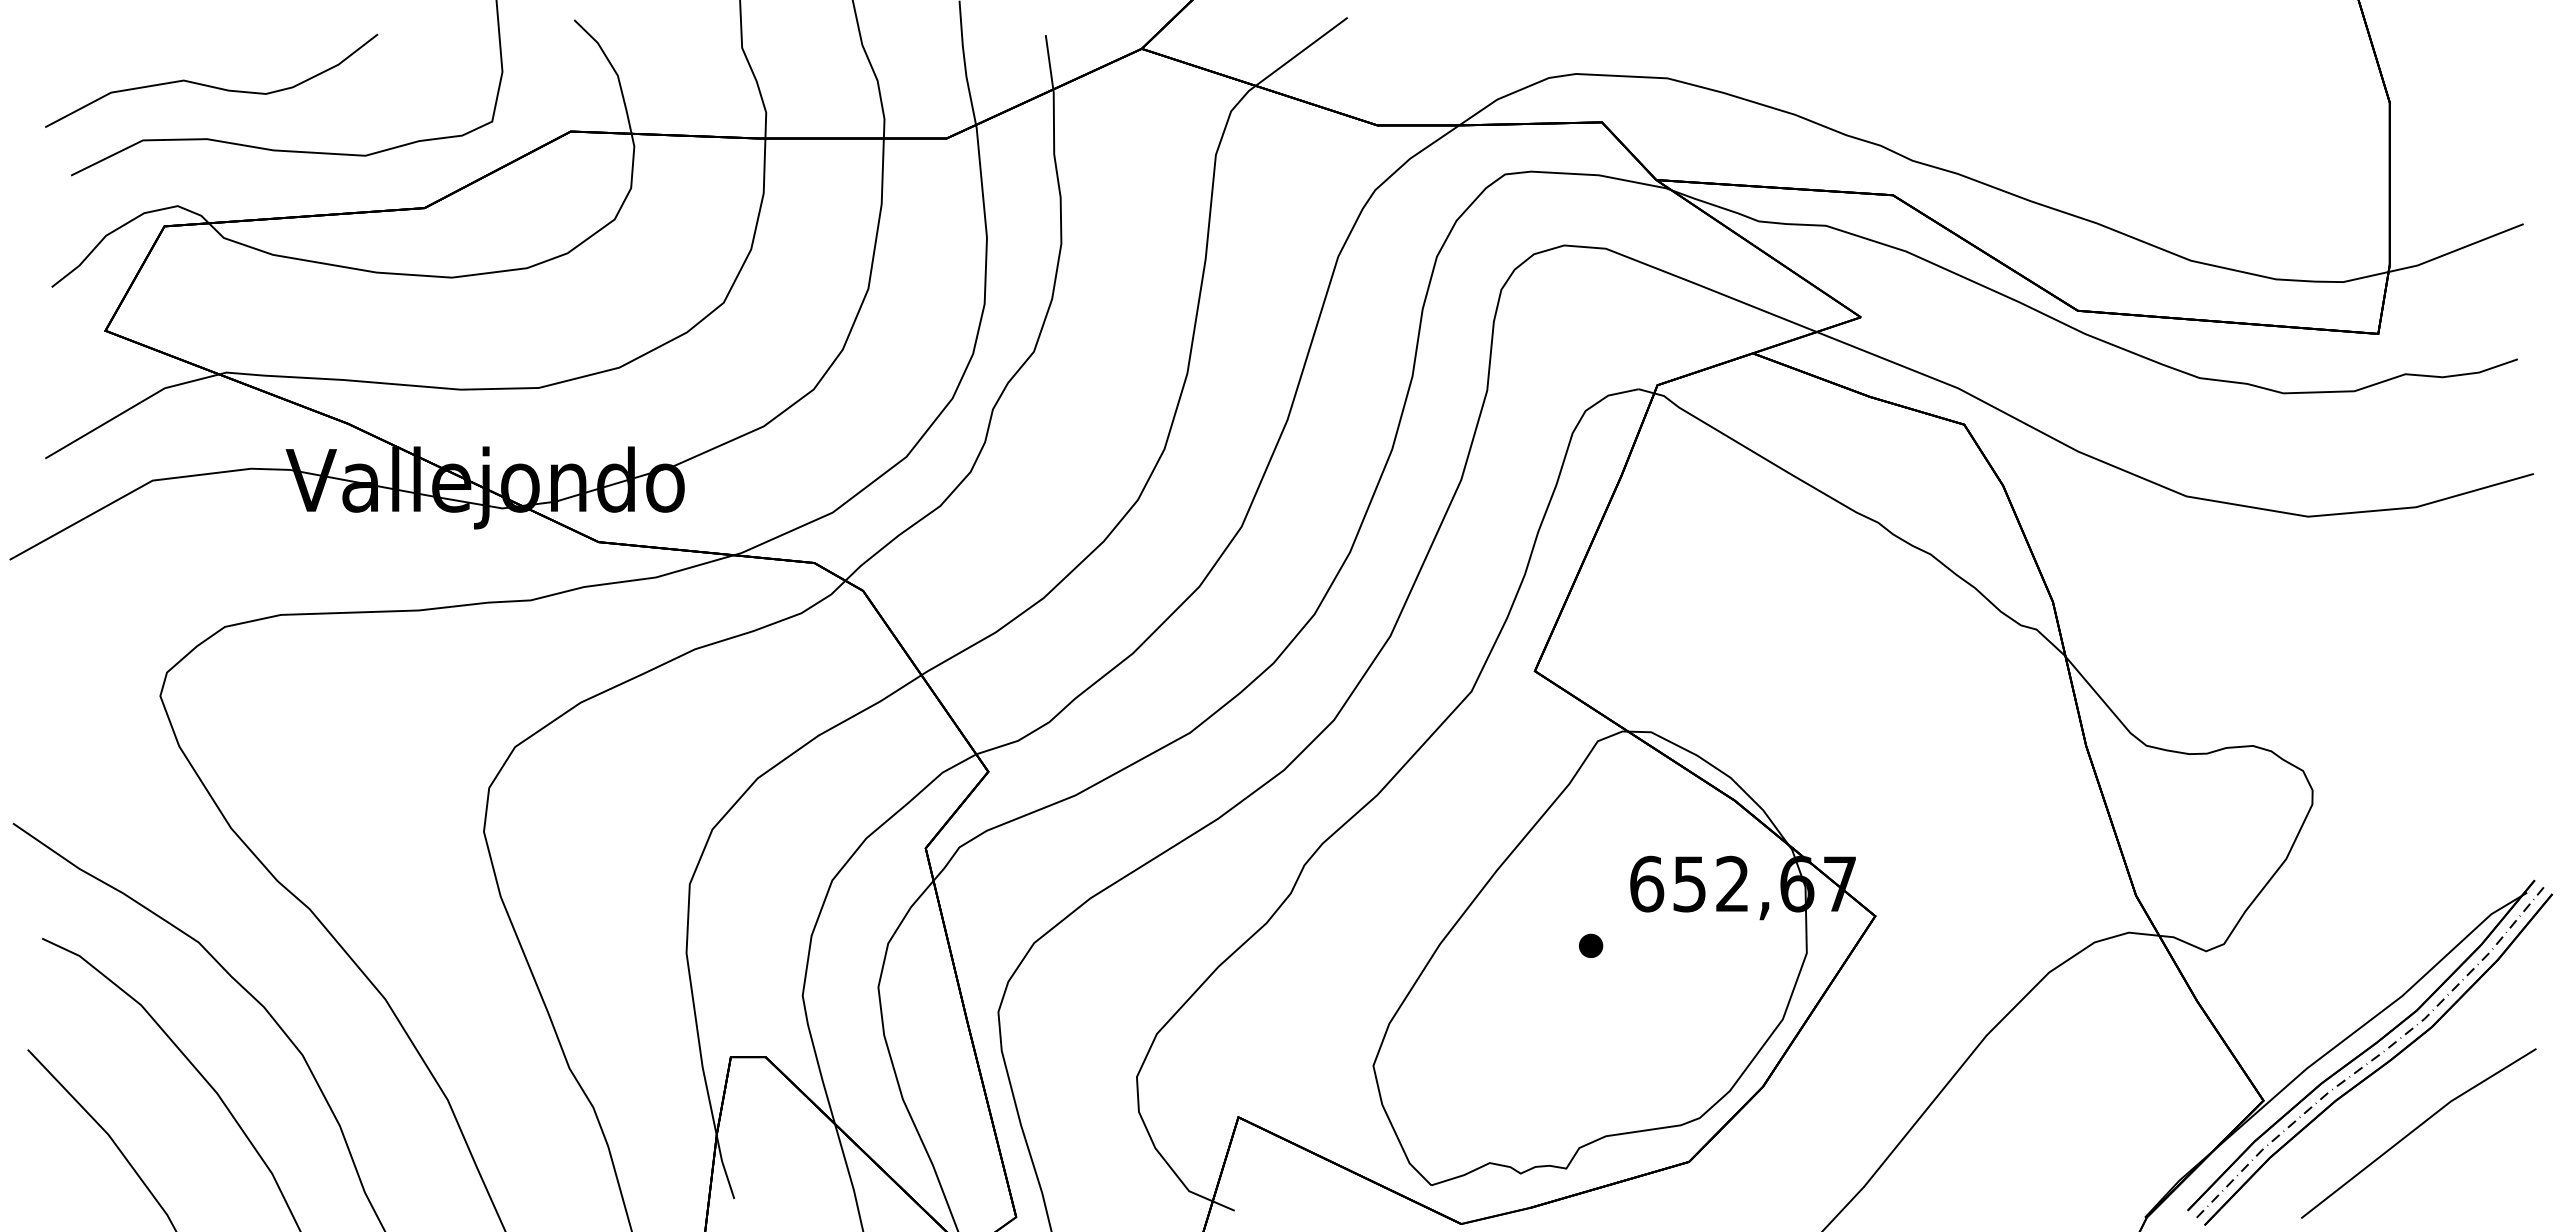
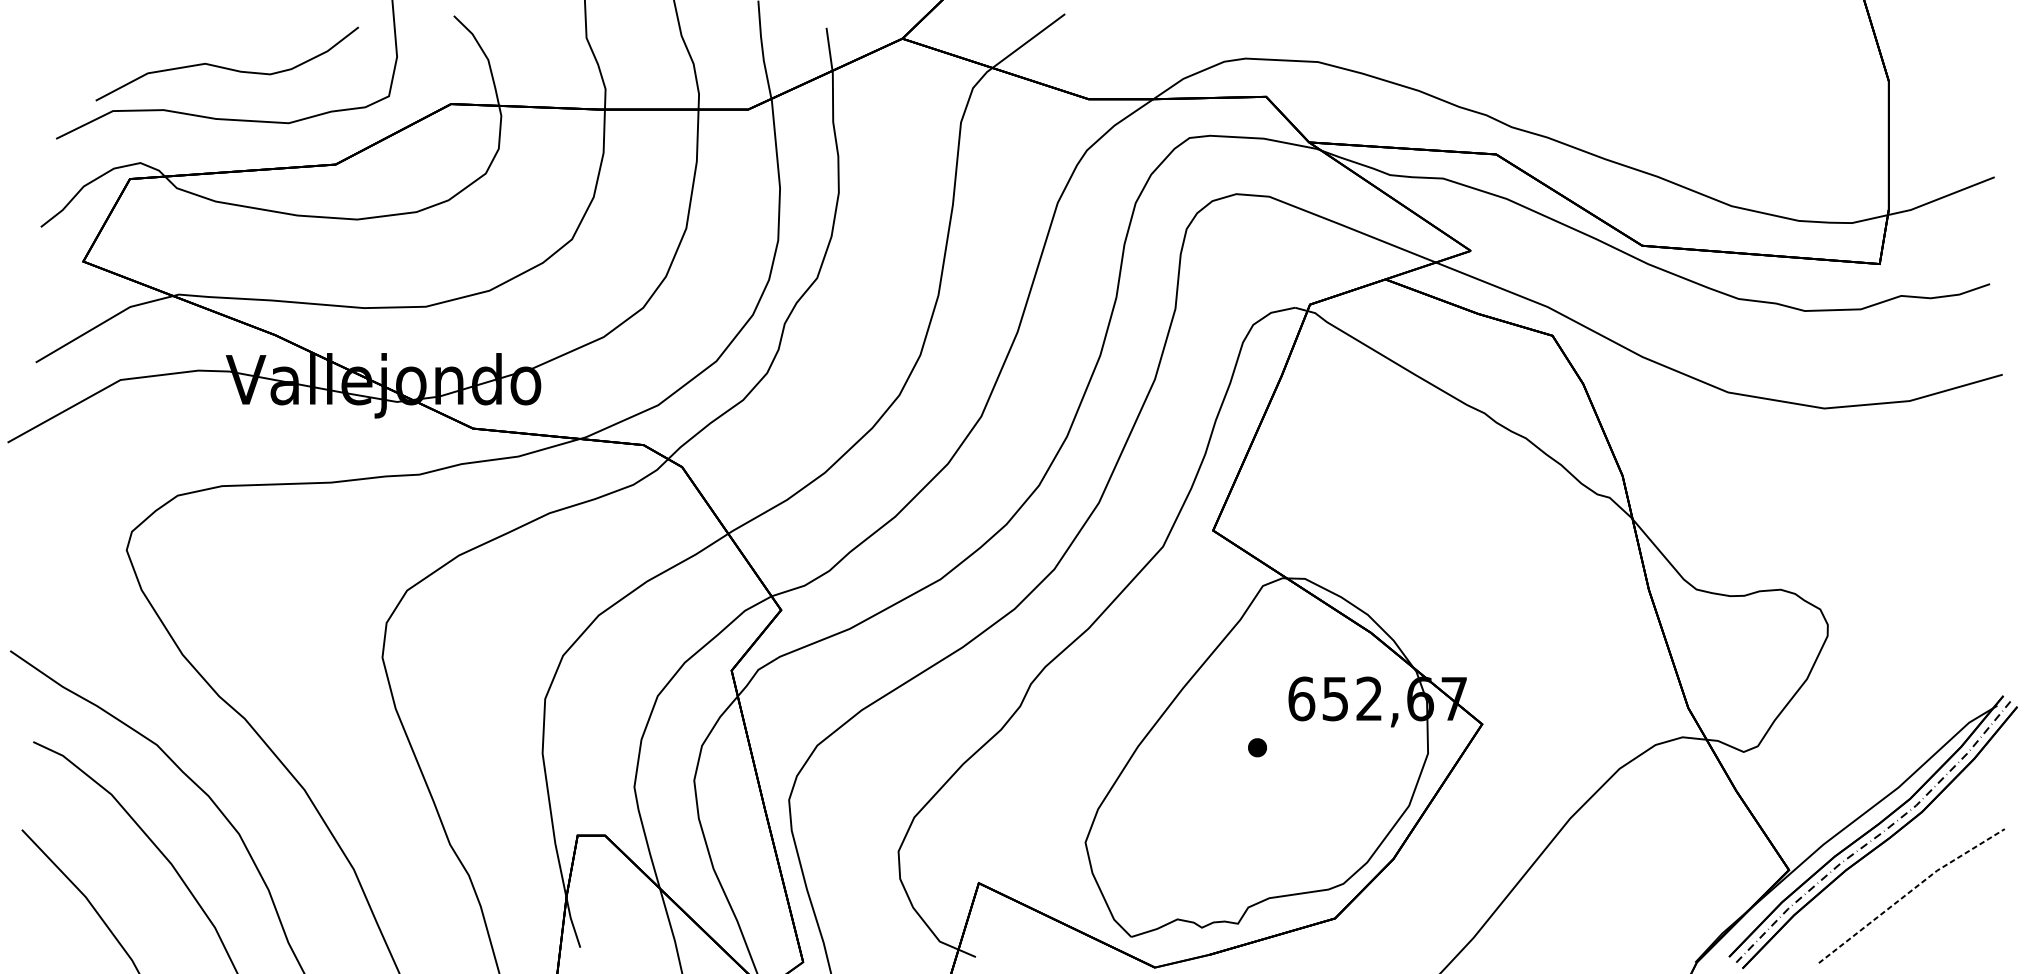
curve: (211, 85) -> (227, 67), moved
line: (2416, 1128) -> (1909, 892), solid -> dashed

